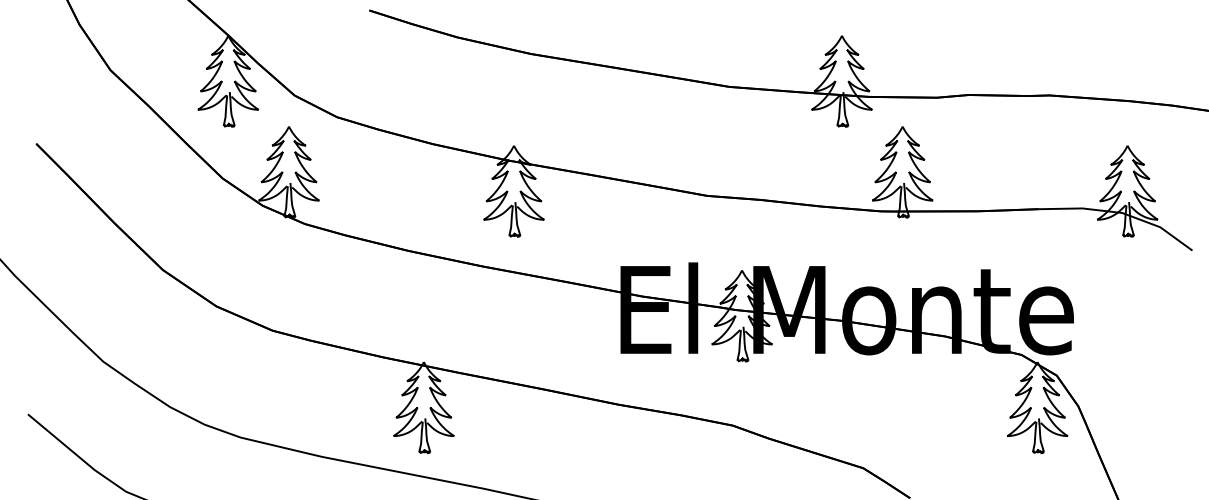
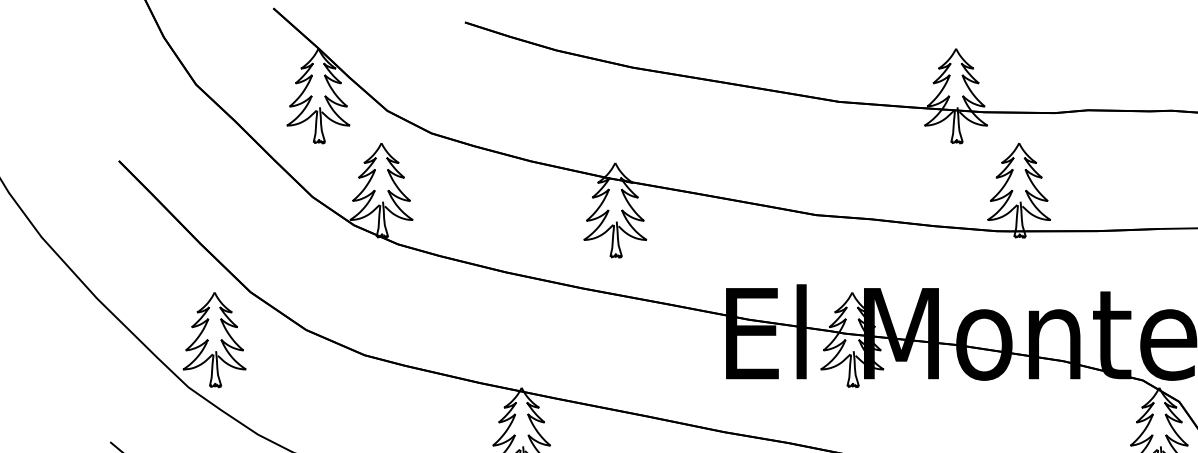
part: (127, 316) -> (213, 340), added

